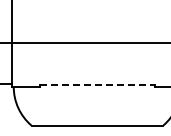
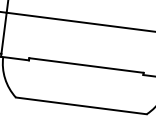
line: (97, 84) -> (86, 65), dashed -> solid

